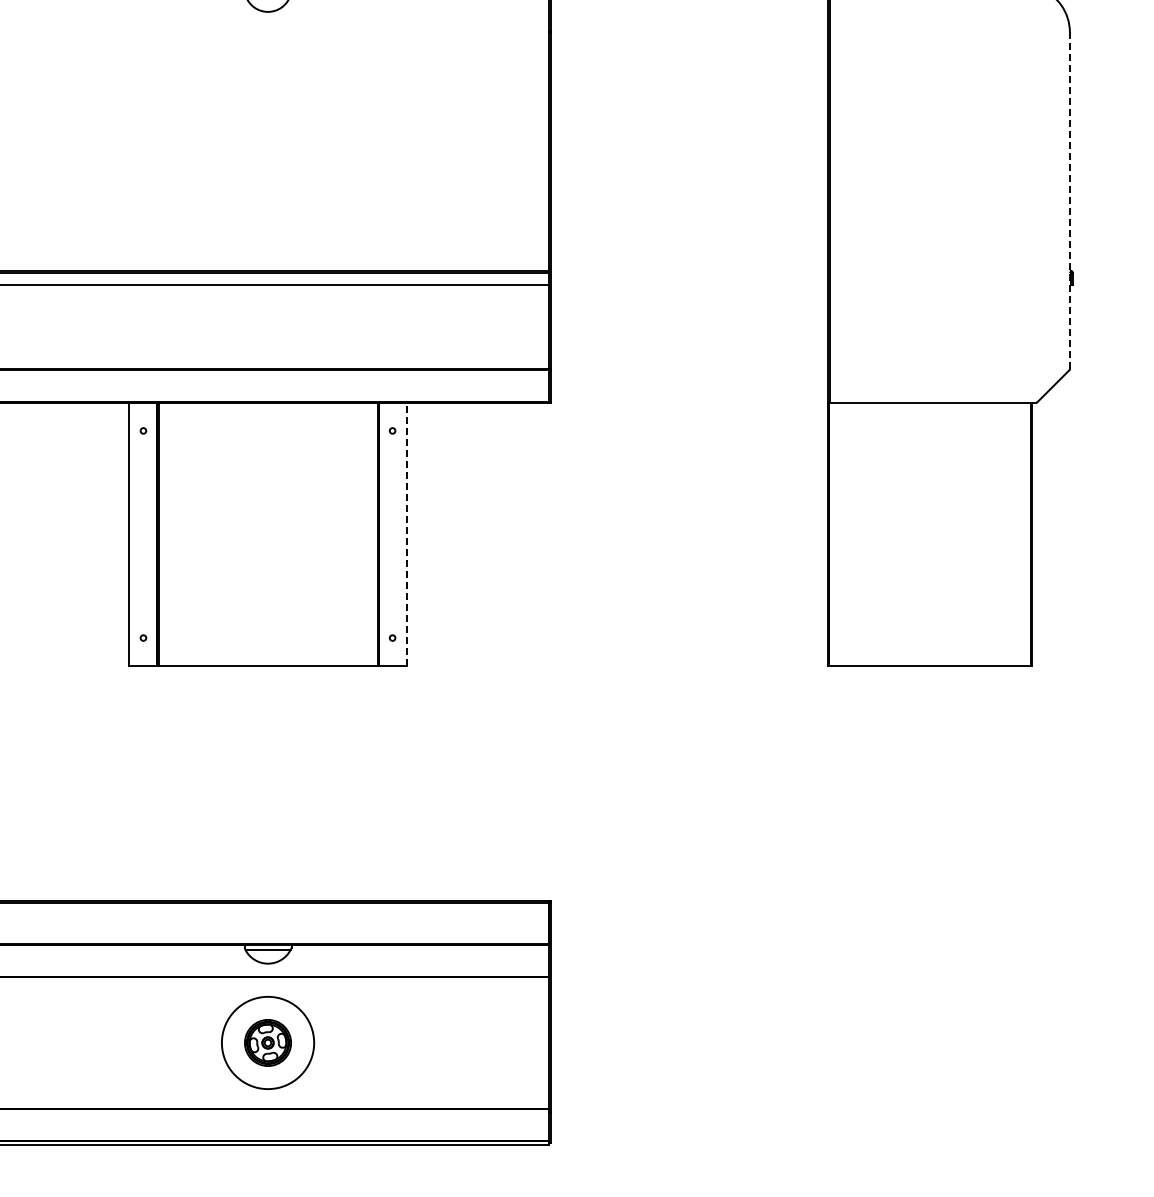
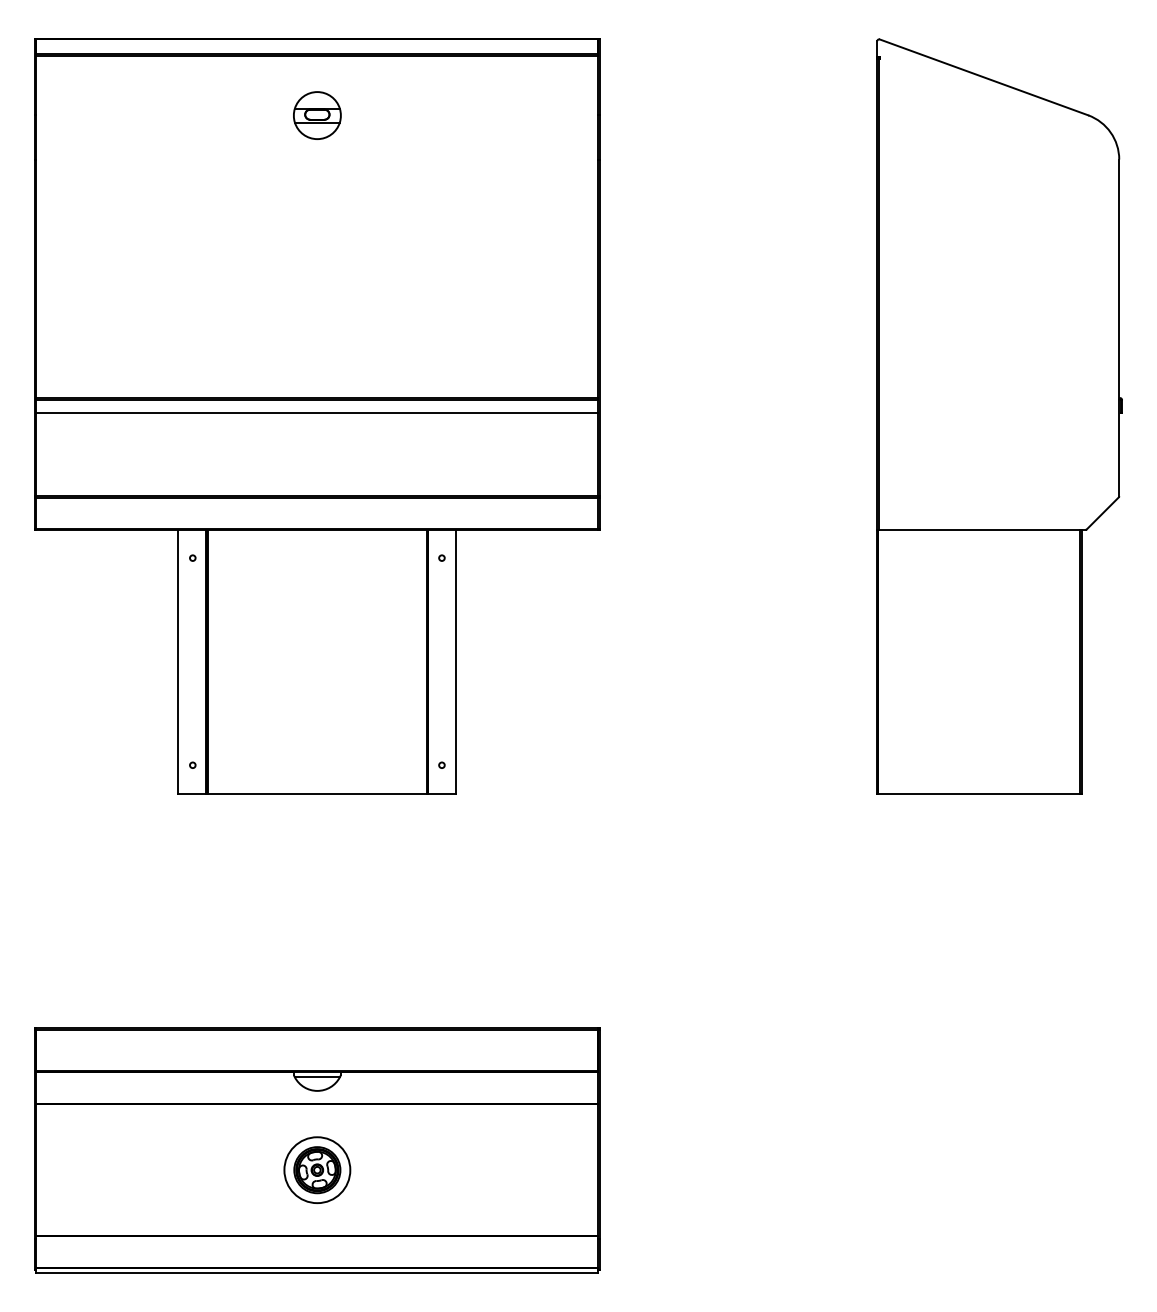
line: (1070, 200) -> (1119, 327), dashed -> solid
line: (407, 534) -> (456, 661), dashed -> solid
circle: (268, 1043) -> (317, 1170), size x0.71

